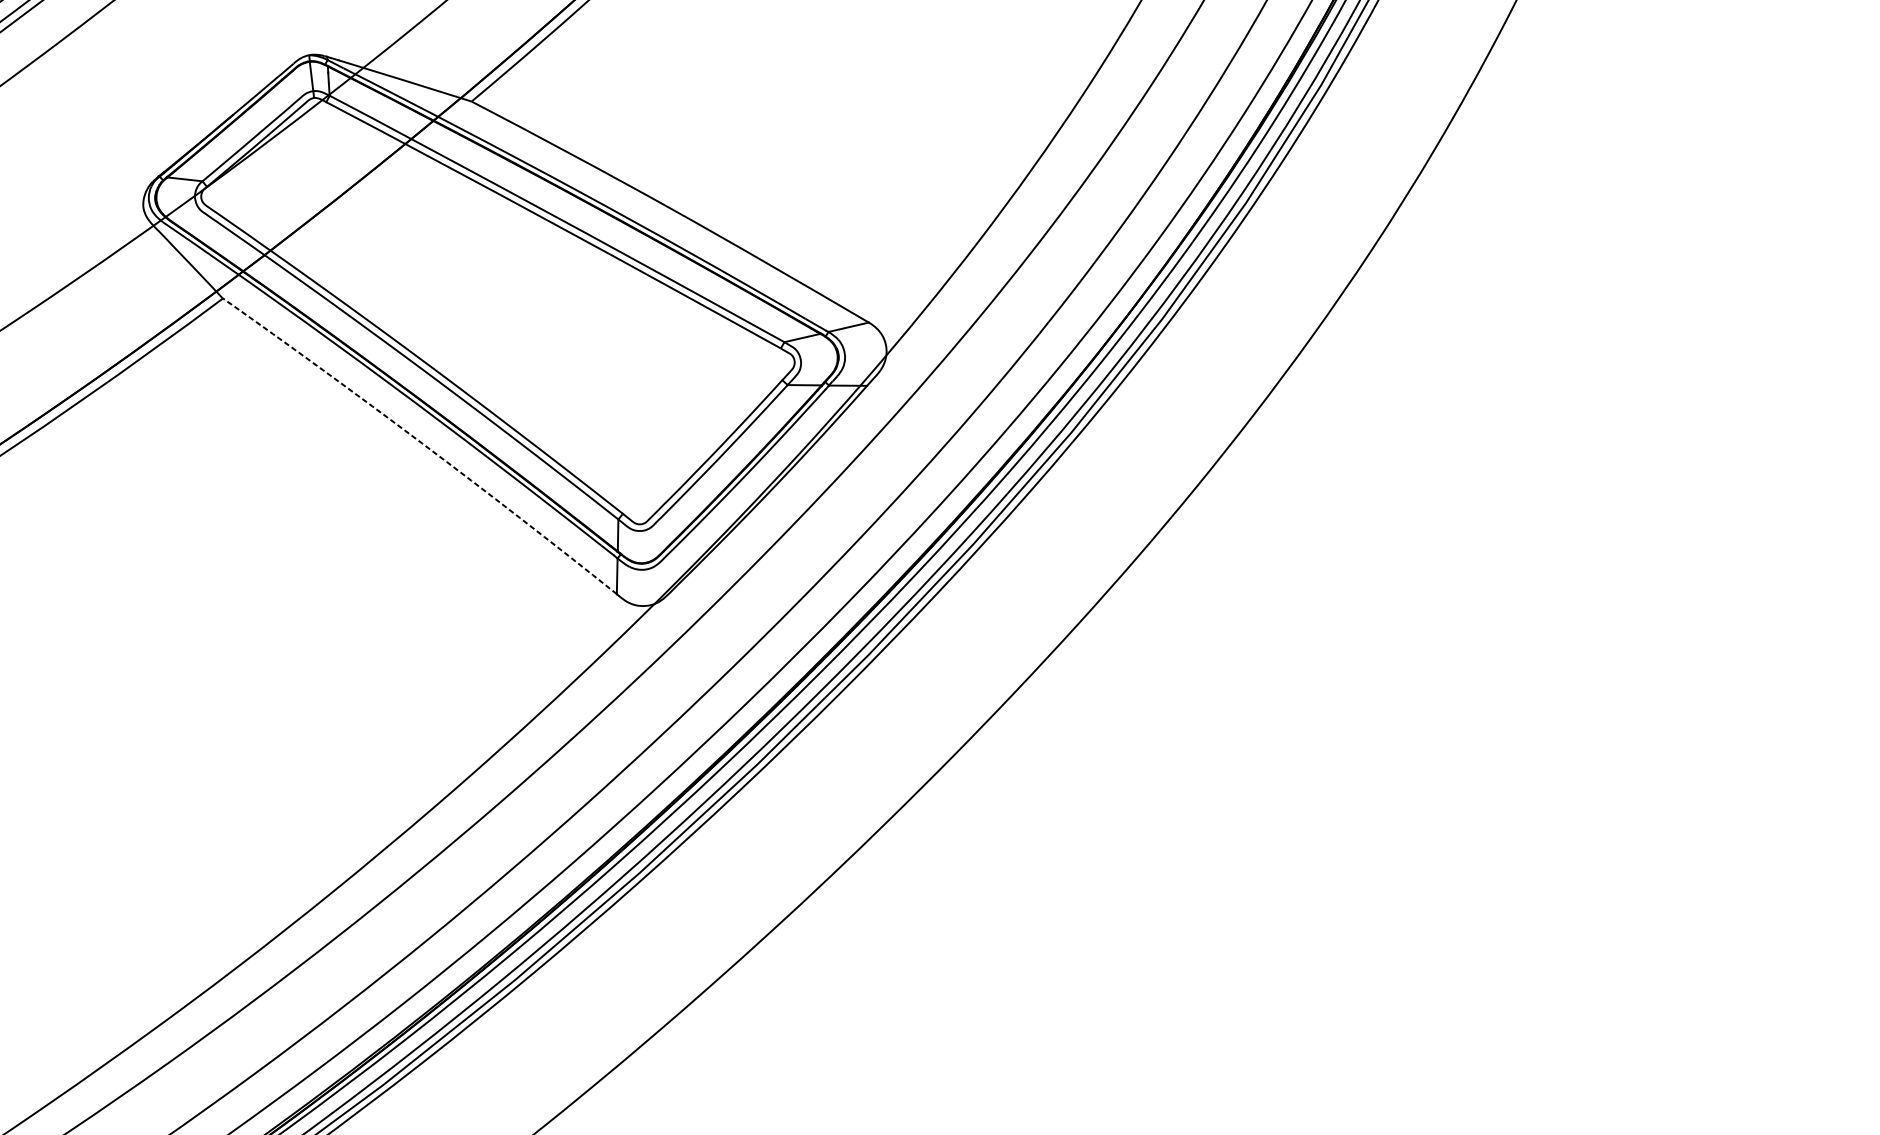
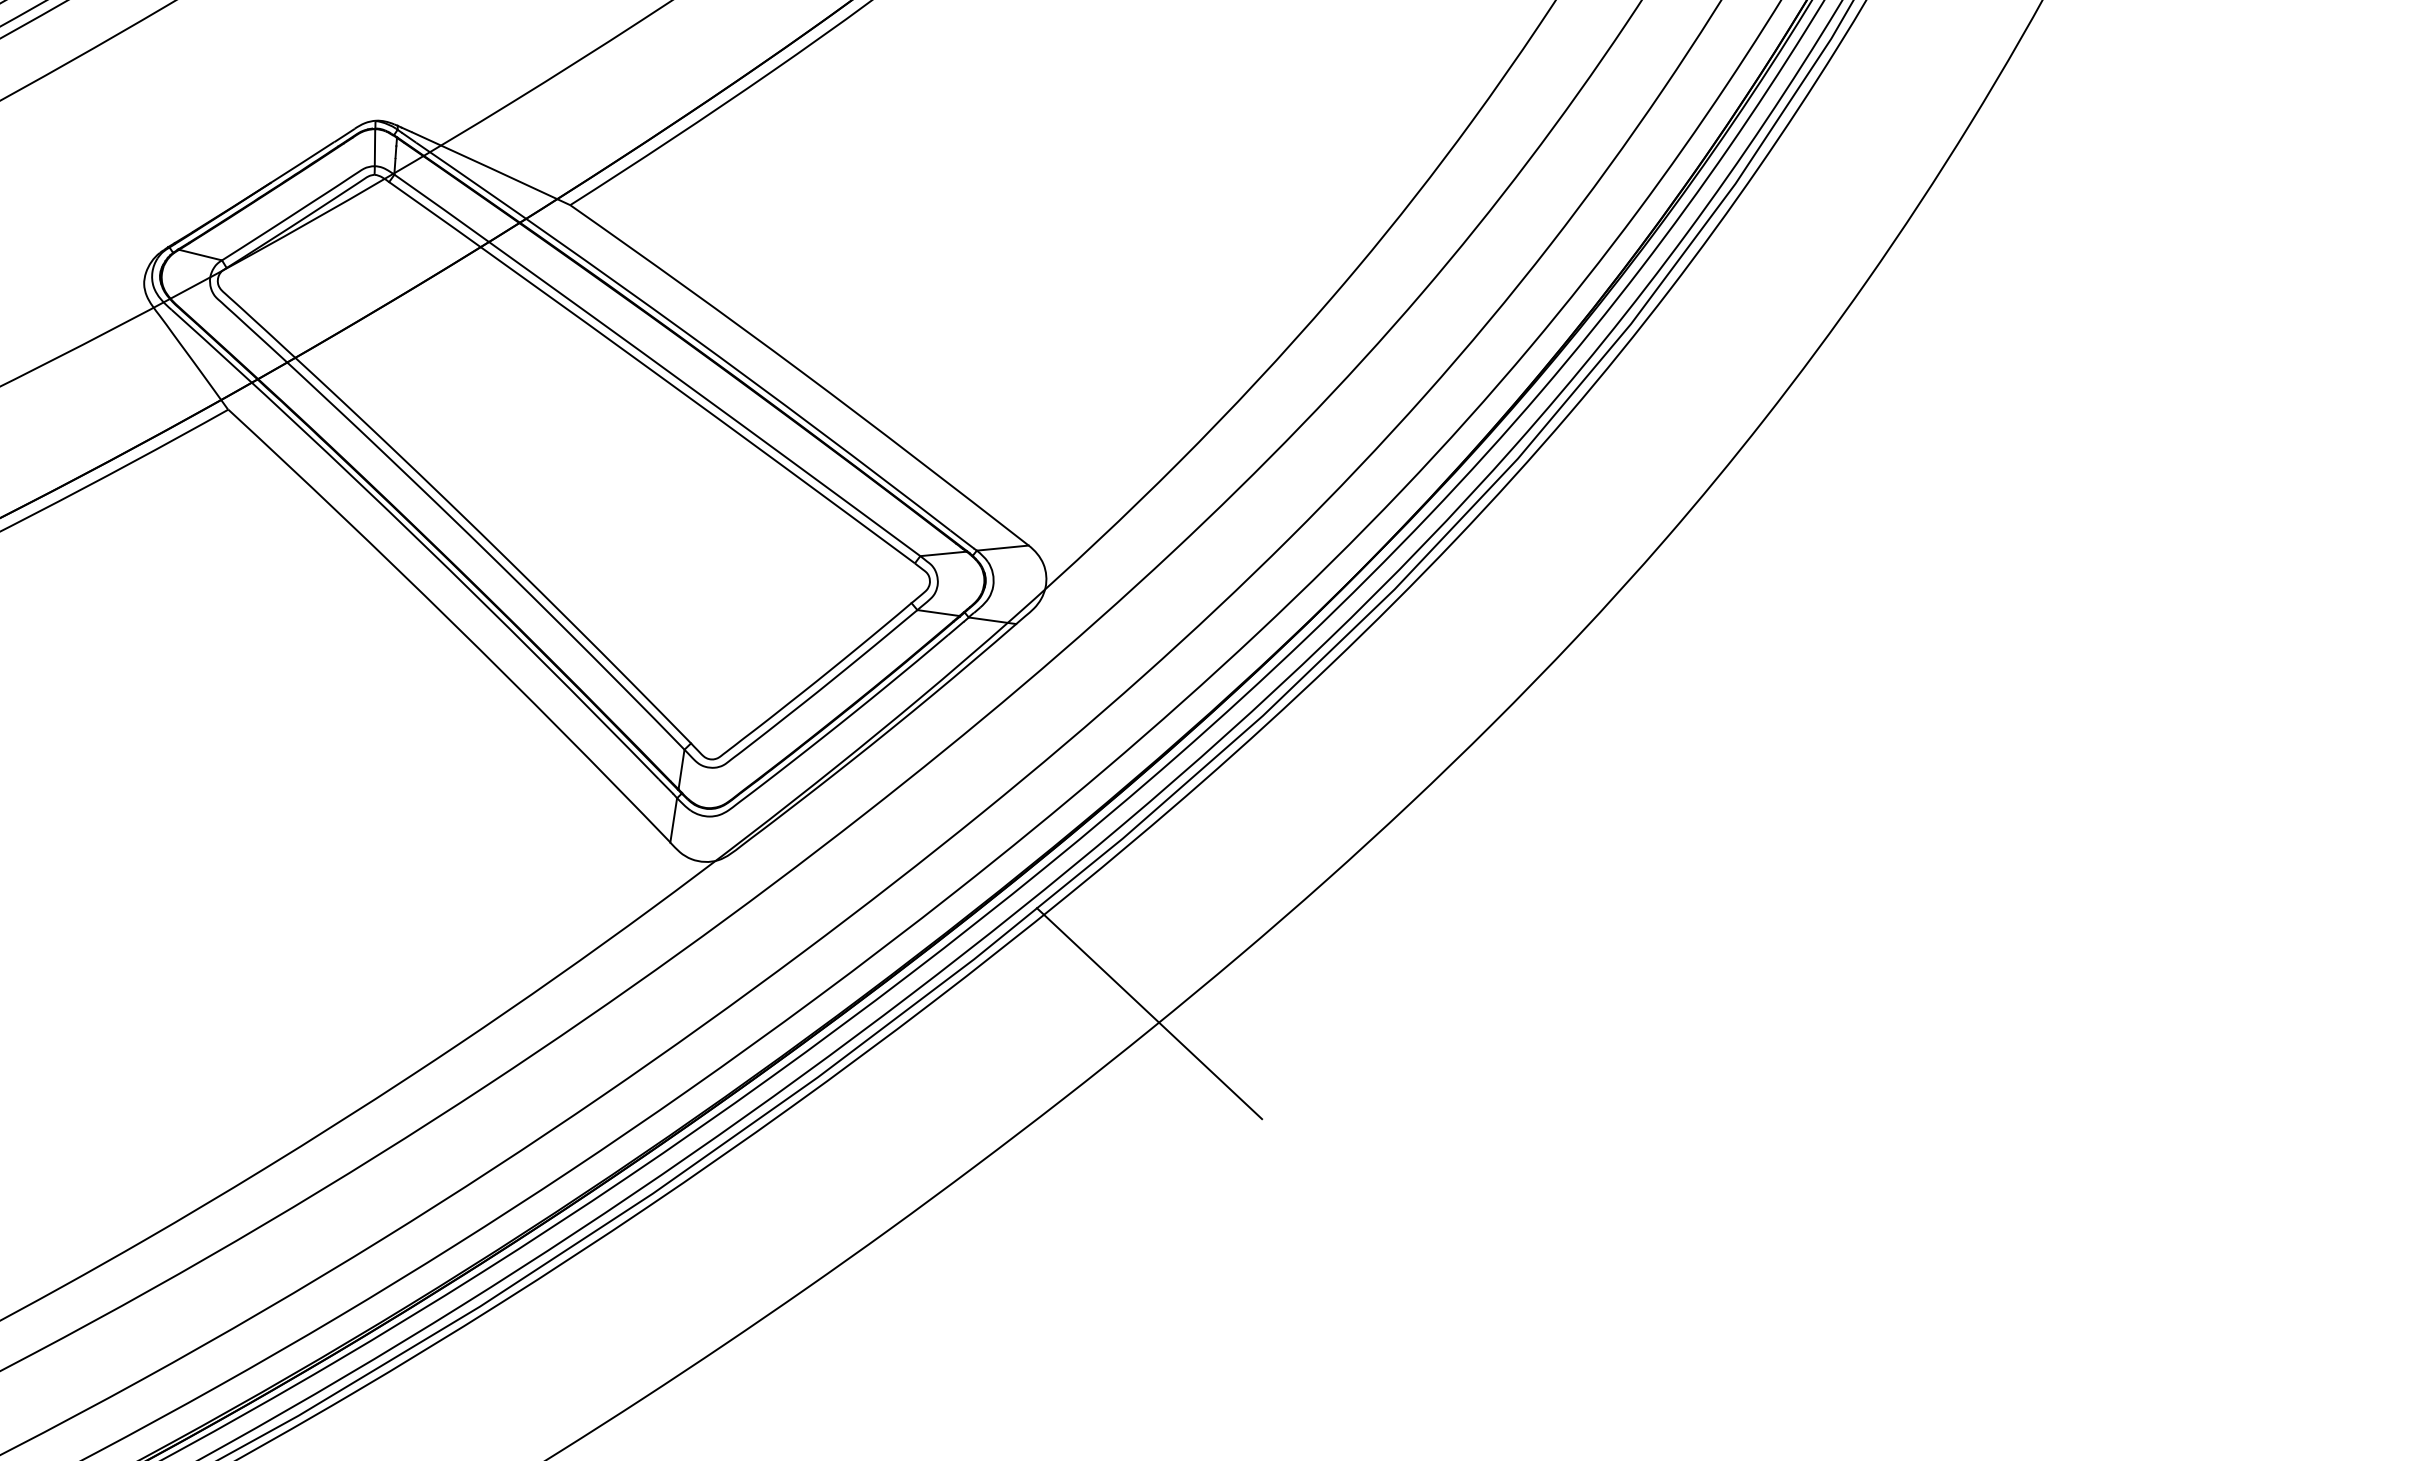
arc: (422, 443) -> (452, 622), dashed -> solid
line: (1012, 679) -> (1149, 1013), added

